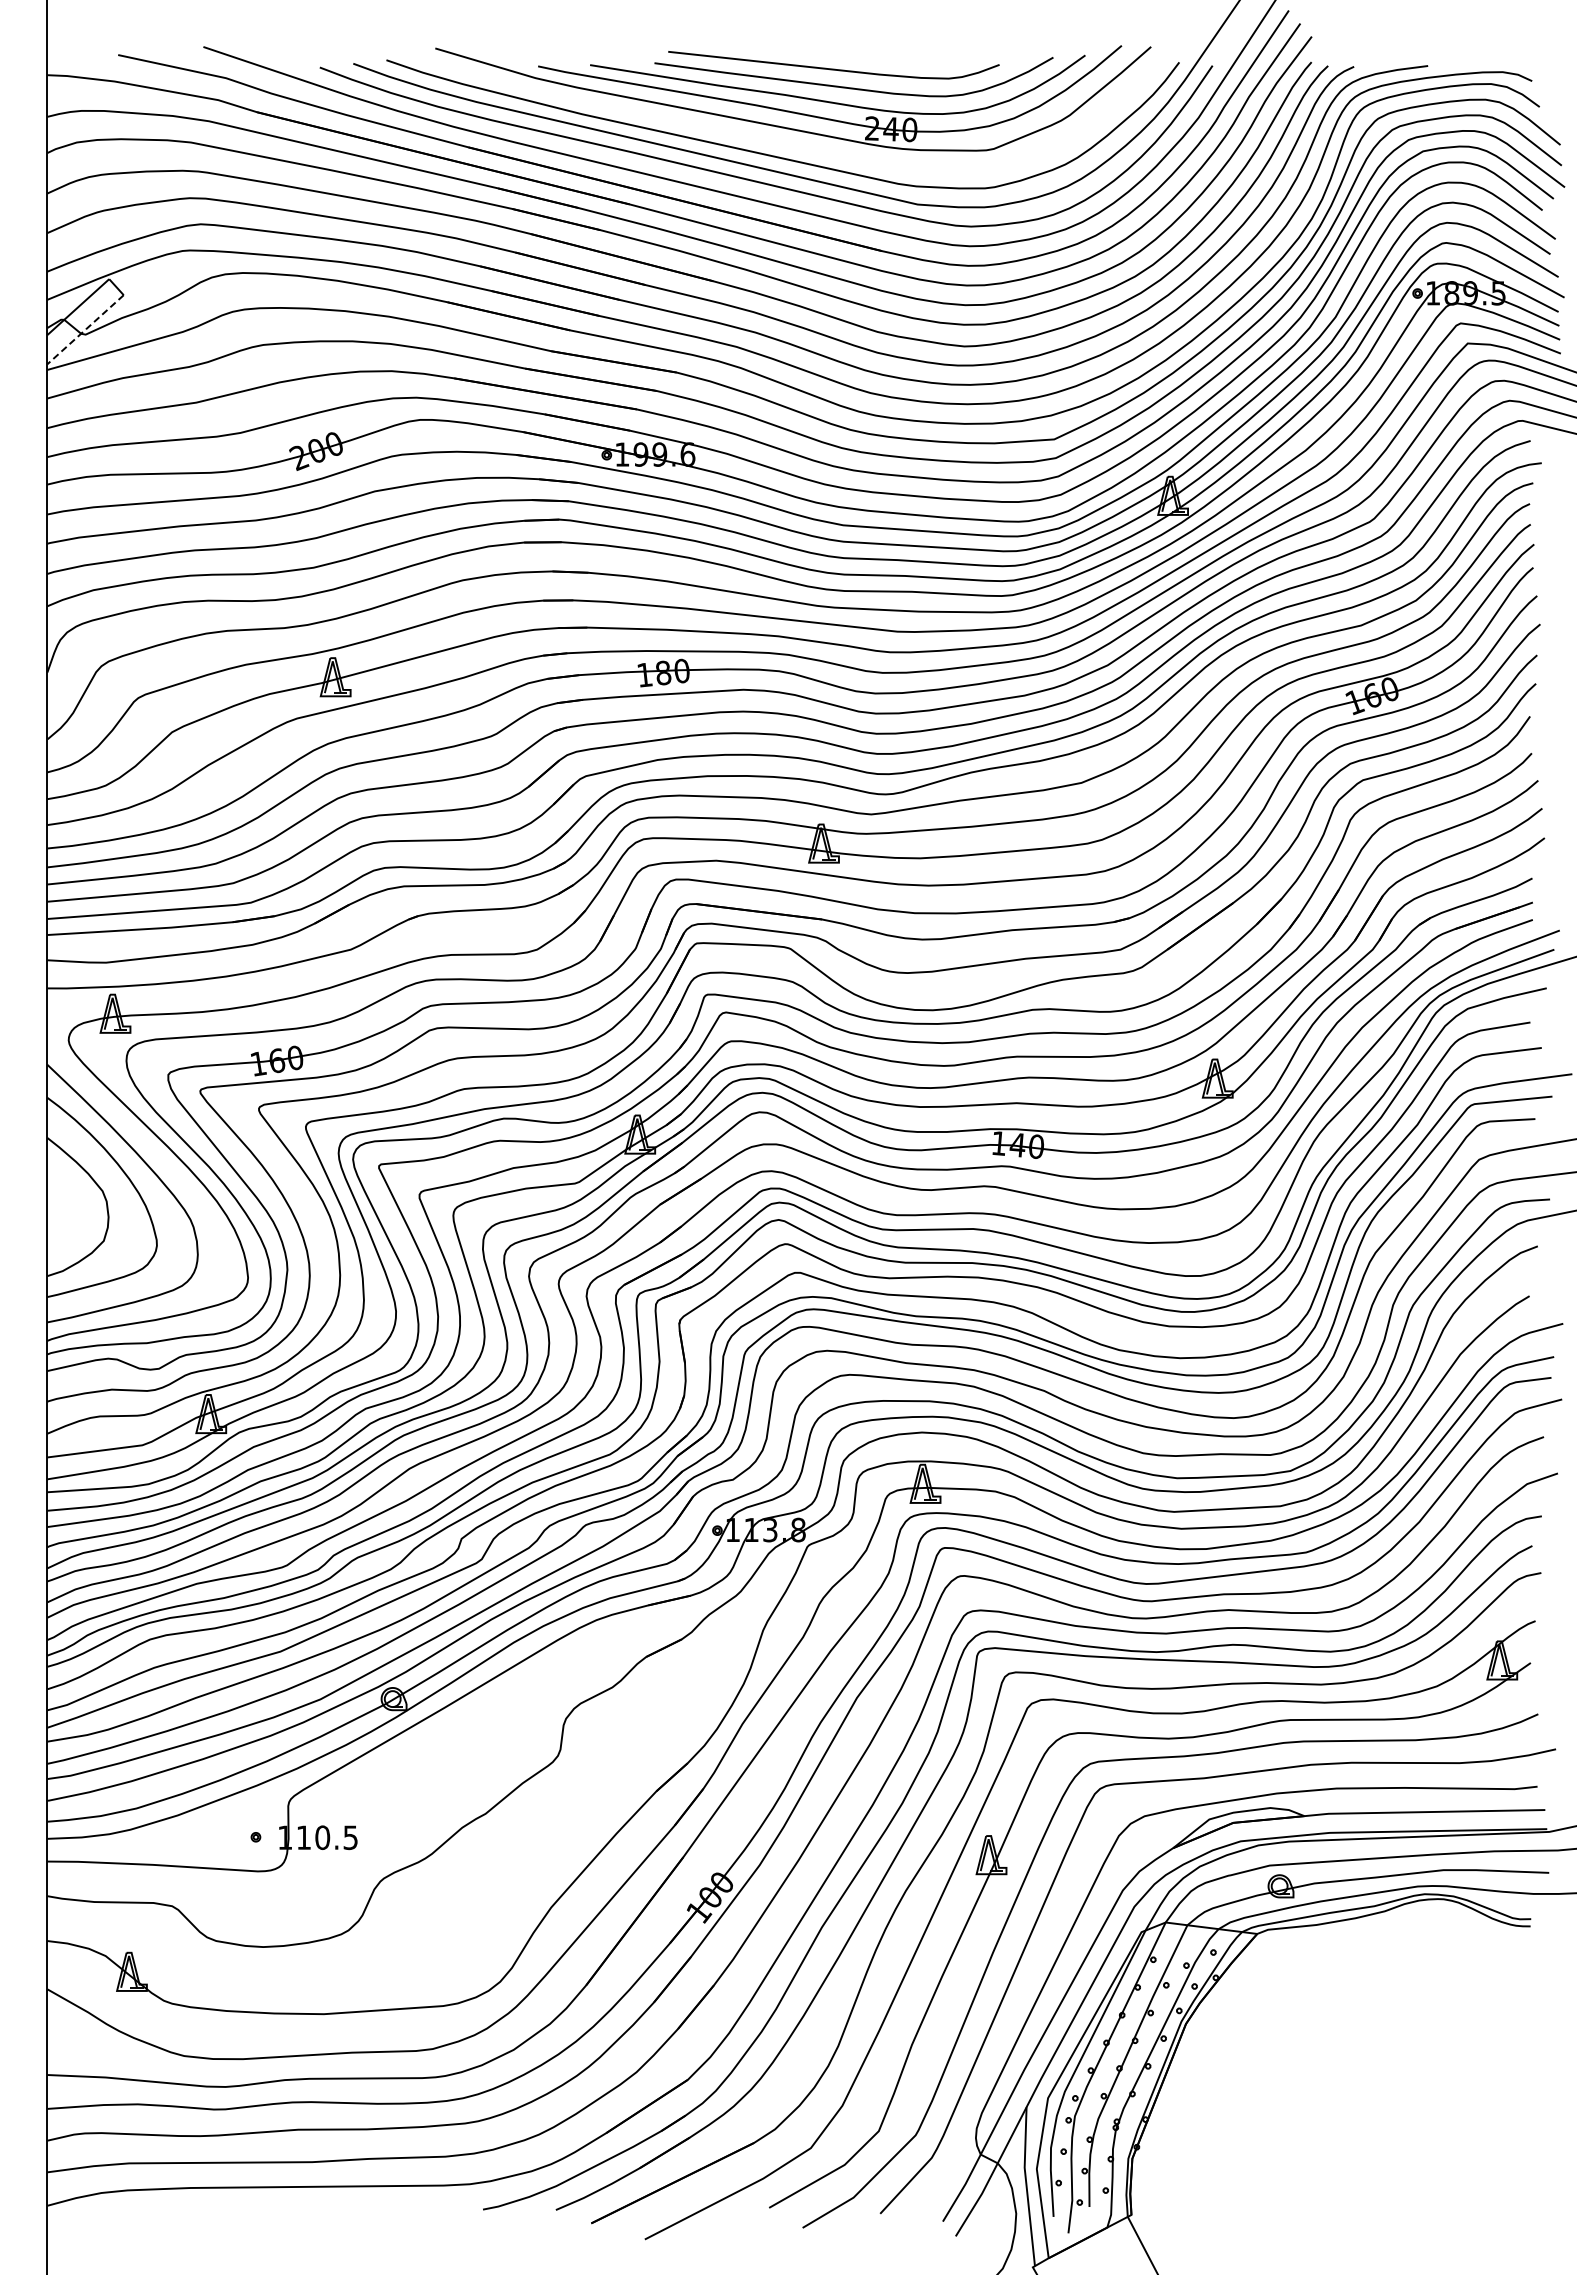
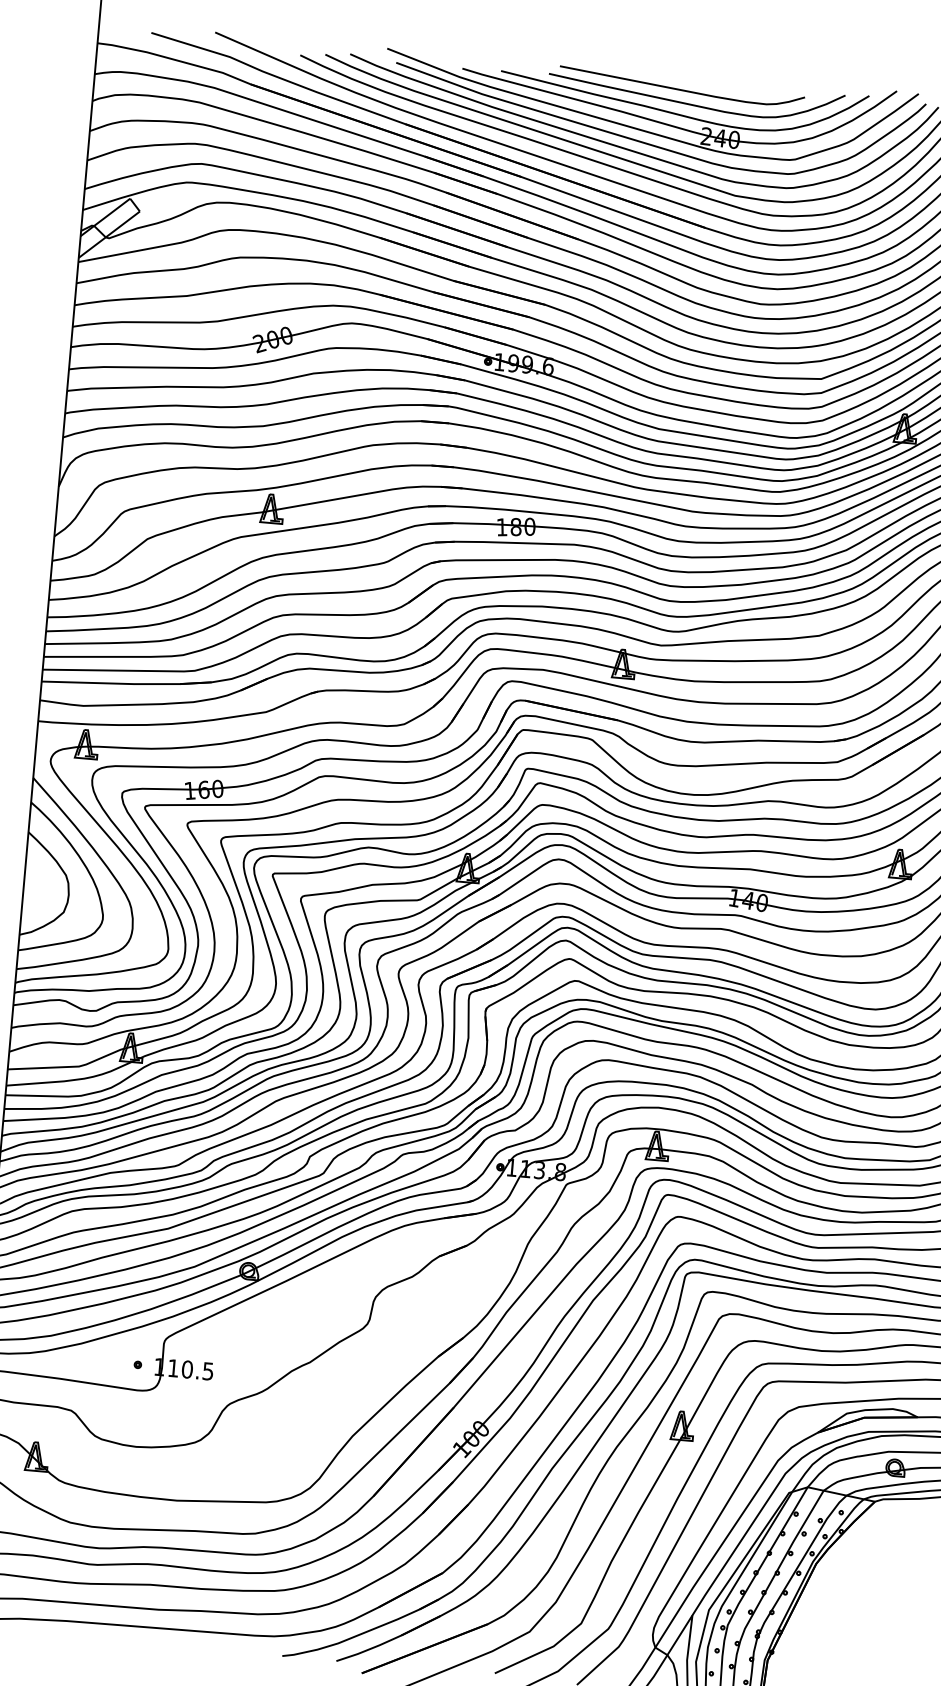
curve: (800, 145) -> (652, 144), added
line: (85, 329) -> (109, 234), dashed -> solid

